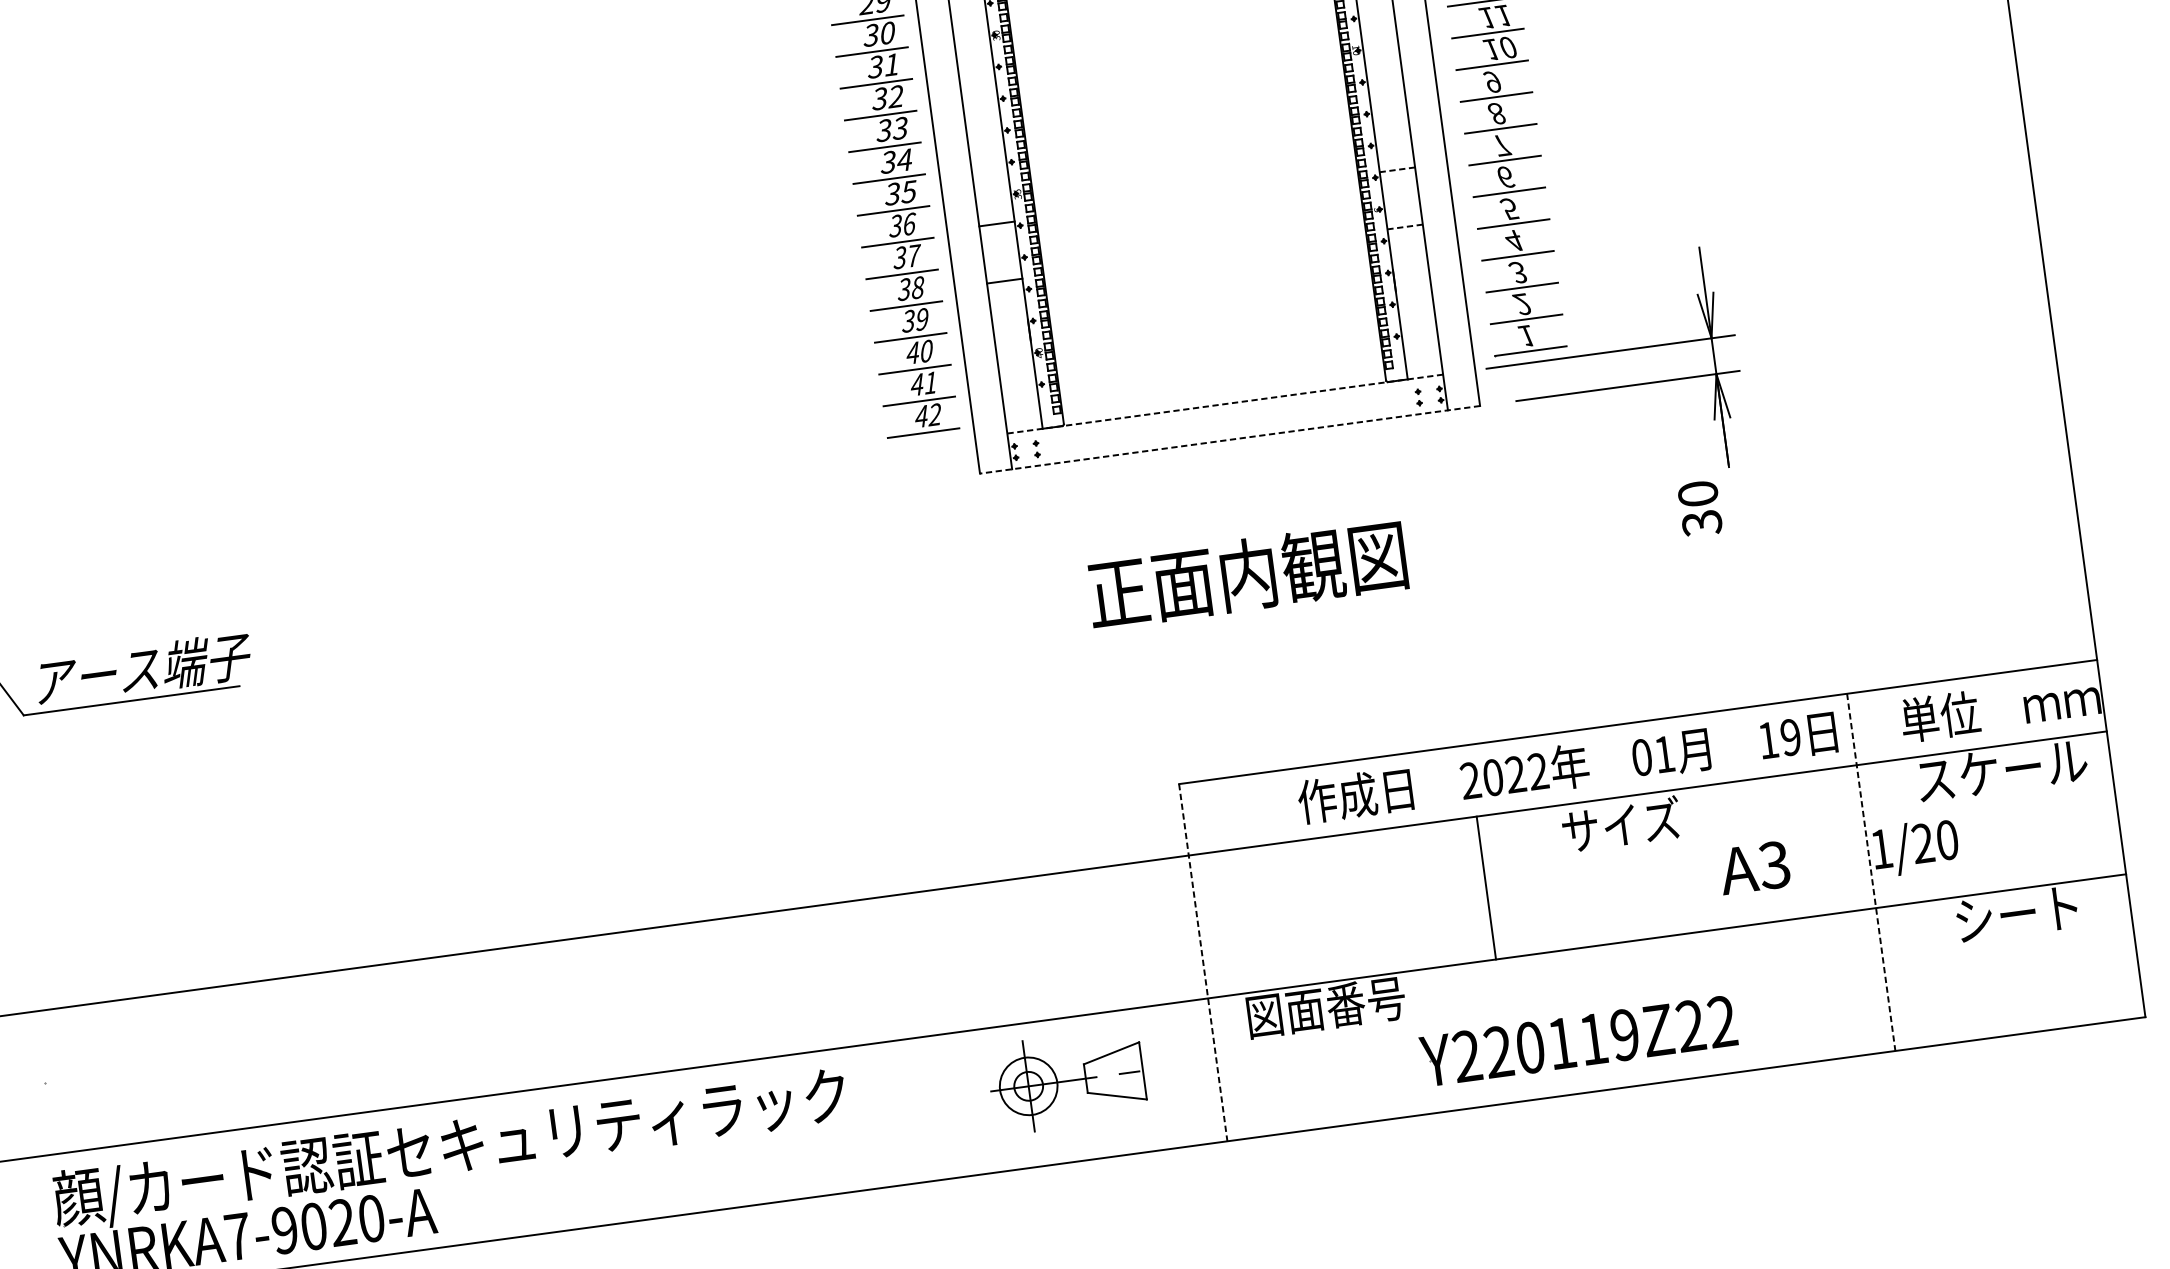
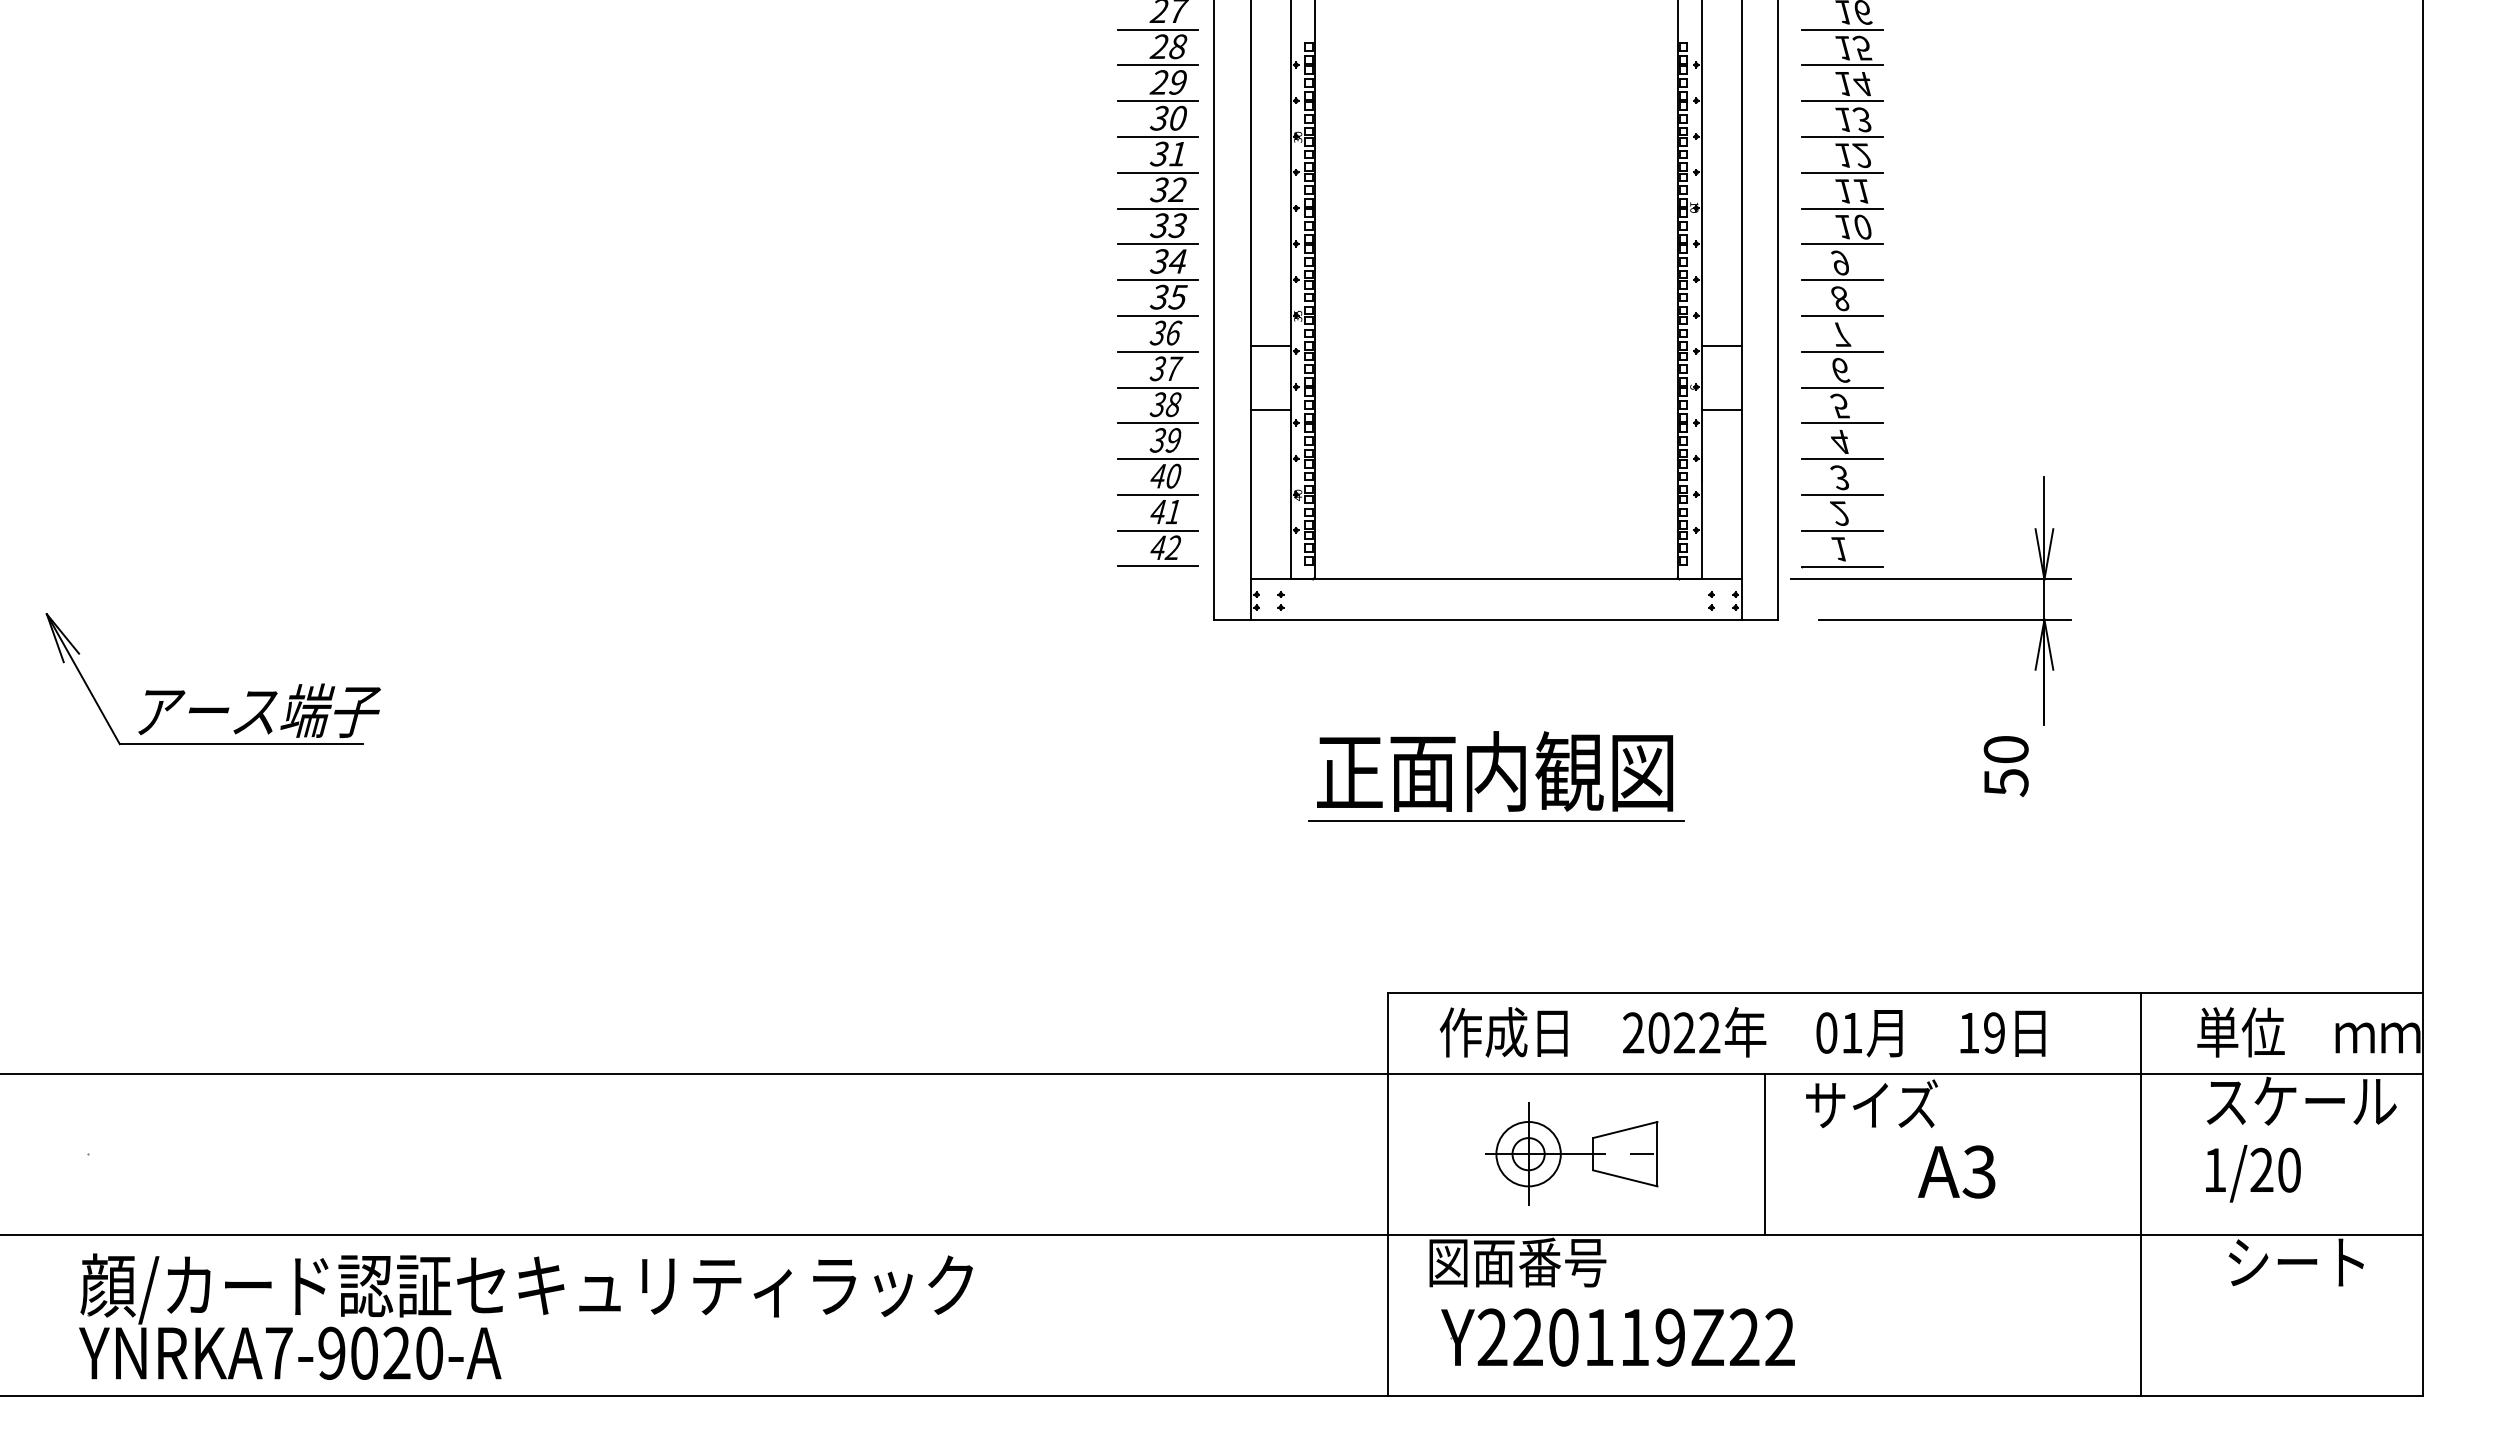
line: (1397, 169) -> (1721, 345), dashed -> solid
line: (1404, 227) -> (1721, 410), dashed -> solid
line: (1225, 404) -> (1496, 579), dashed -> solid
line: (1230, 439) -> (1496, 619), dashed -> solid
text: (1701, 523) -> (2005, 782), 30 -> 50
line: (1253, 618) -> (1495, 820), added
text: (1567, 767) -> (1742, 1032), moved
text: (1915, 847) -> (2253, 1173), moved
text: (1754, 867) -> (1956, 1171), moved
line: (1871, 872) -> (2141, 1194), dashed -> solid
line: (1485, 887) -> (1764, 1153), moved
line: (1203, 962) -> (1388, 1194), dashed -> solid
part: (1565, 1042) -> (1603, 1337), moved
part: (1066, 1080) -> (1571, 1153), moved

